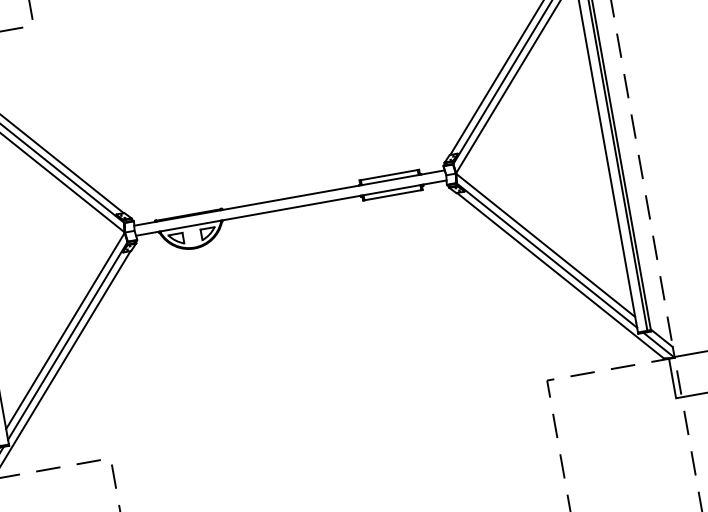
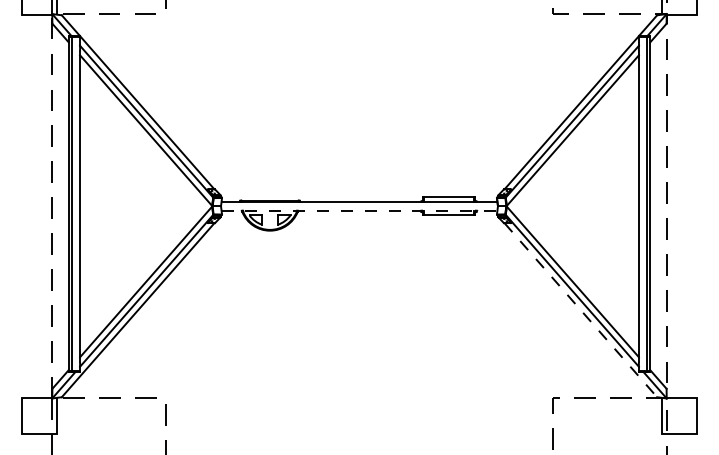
line: (291, 207) -> (359, 210), solid -> dashed
line: (560, 276) -> (580, 310), solid -> dashed

